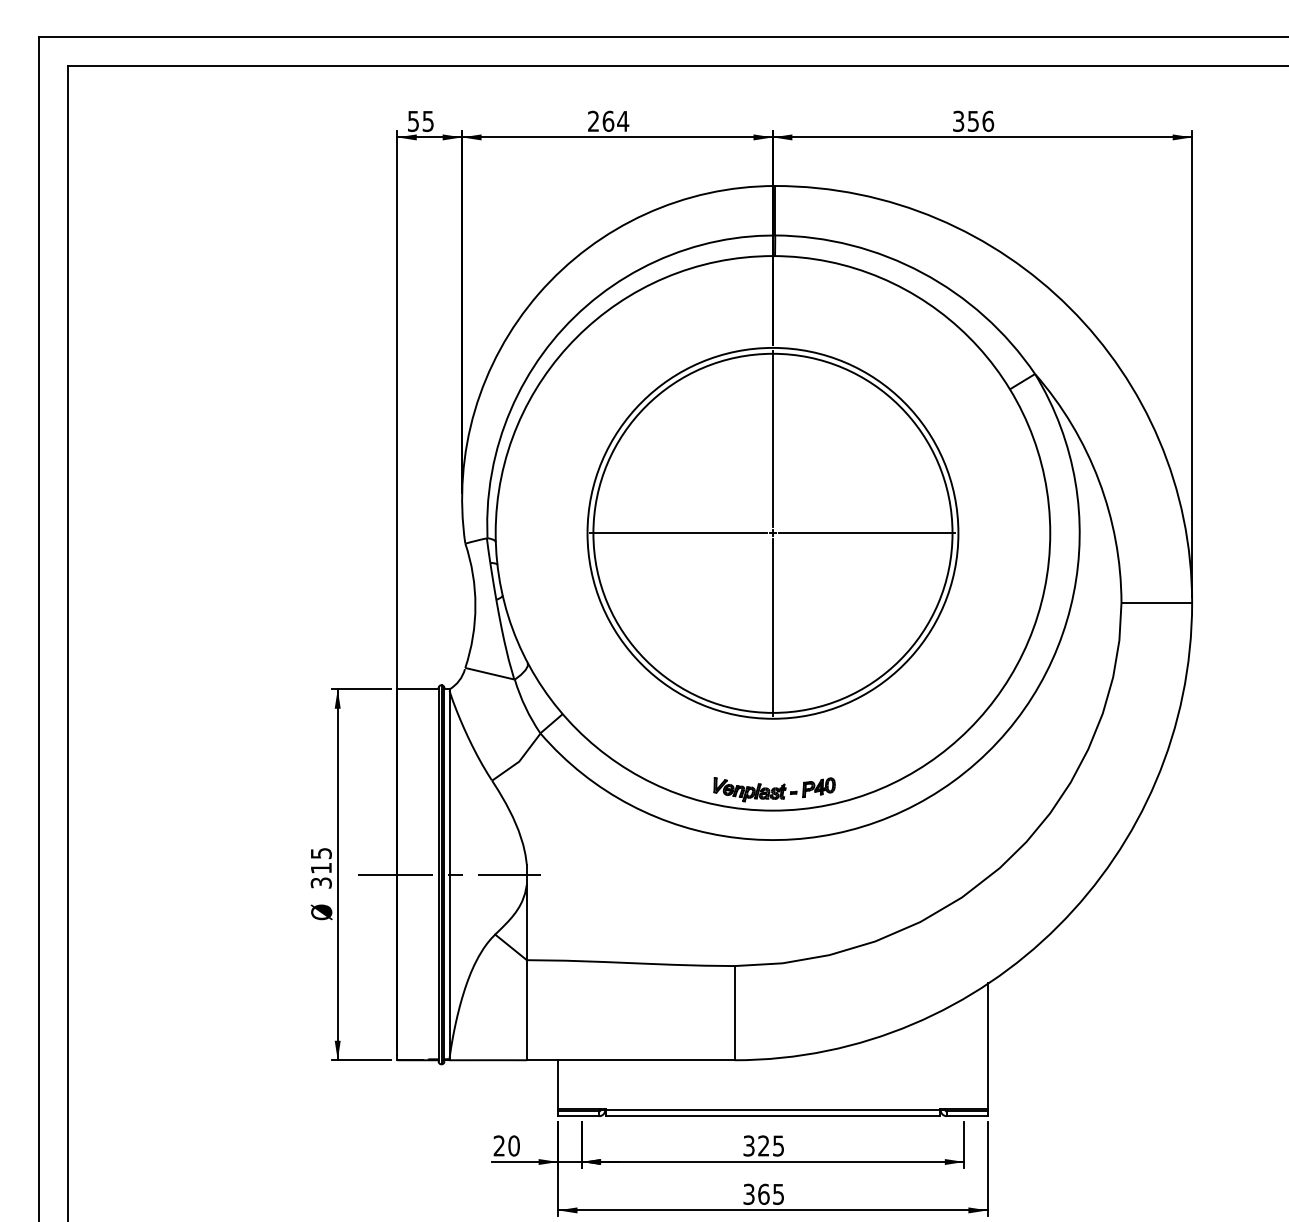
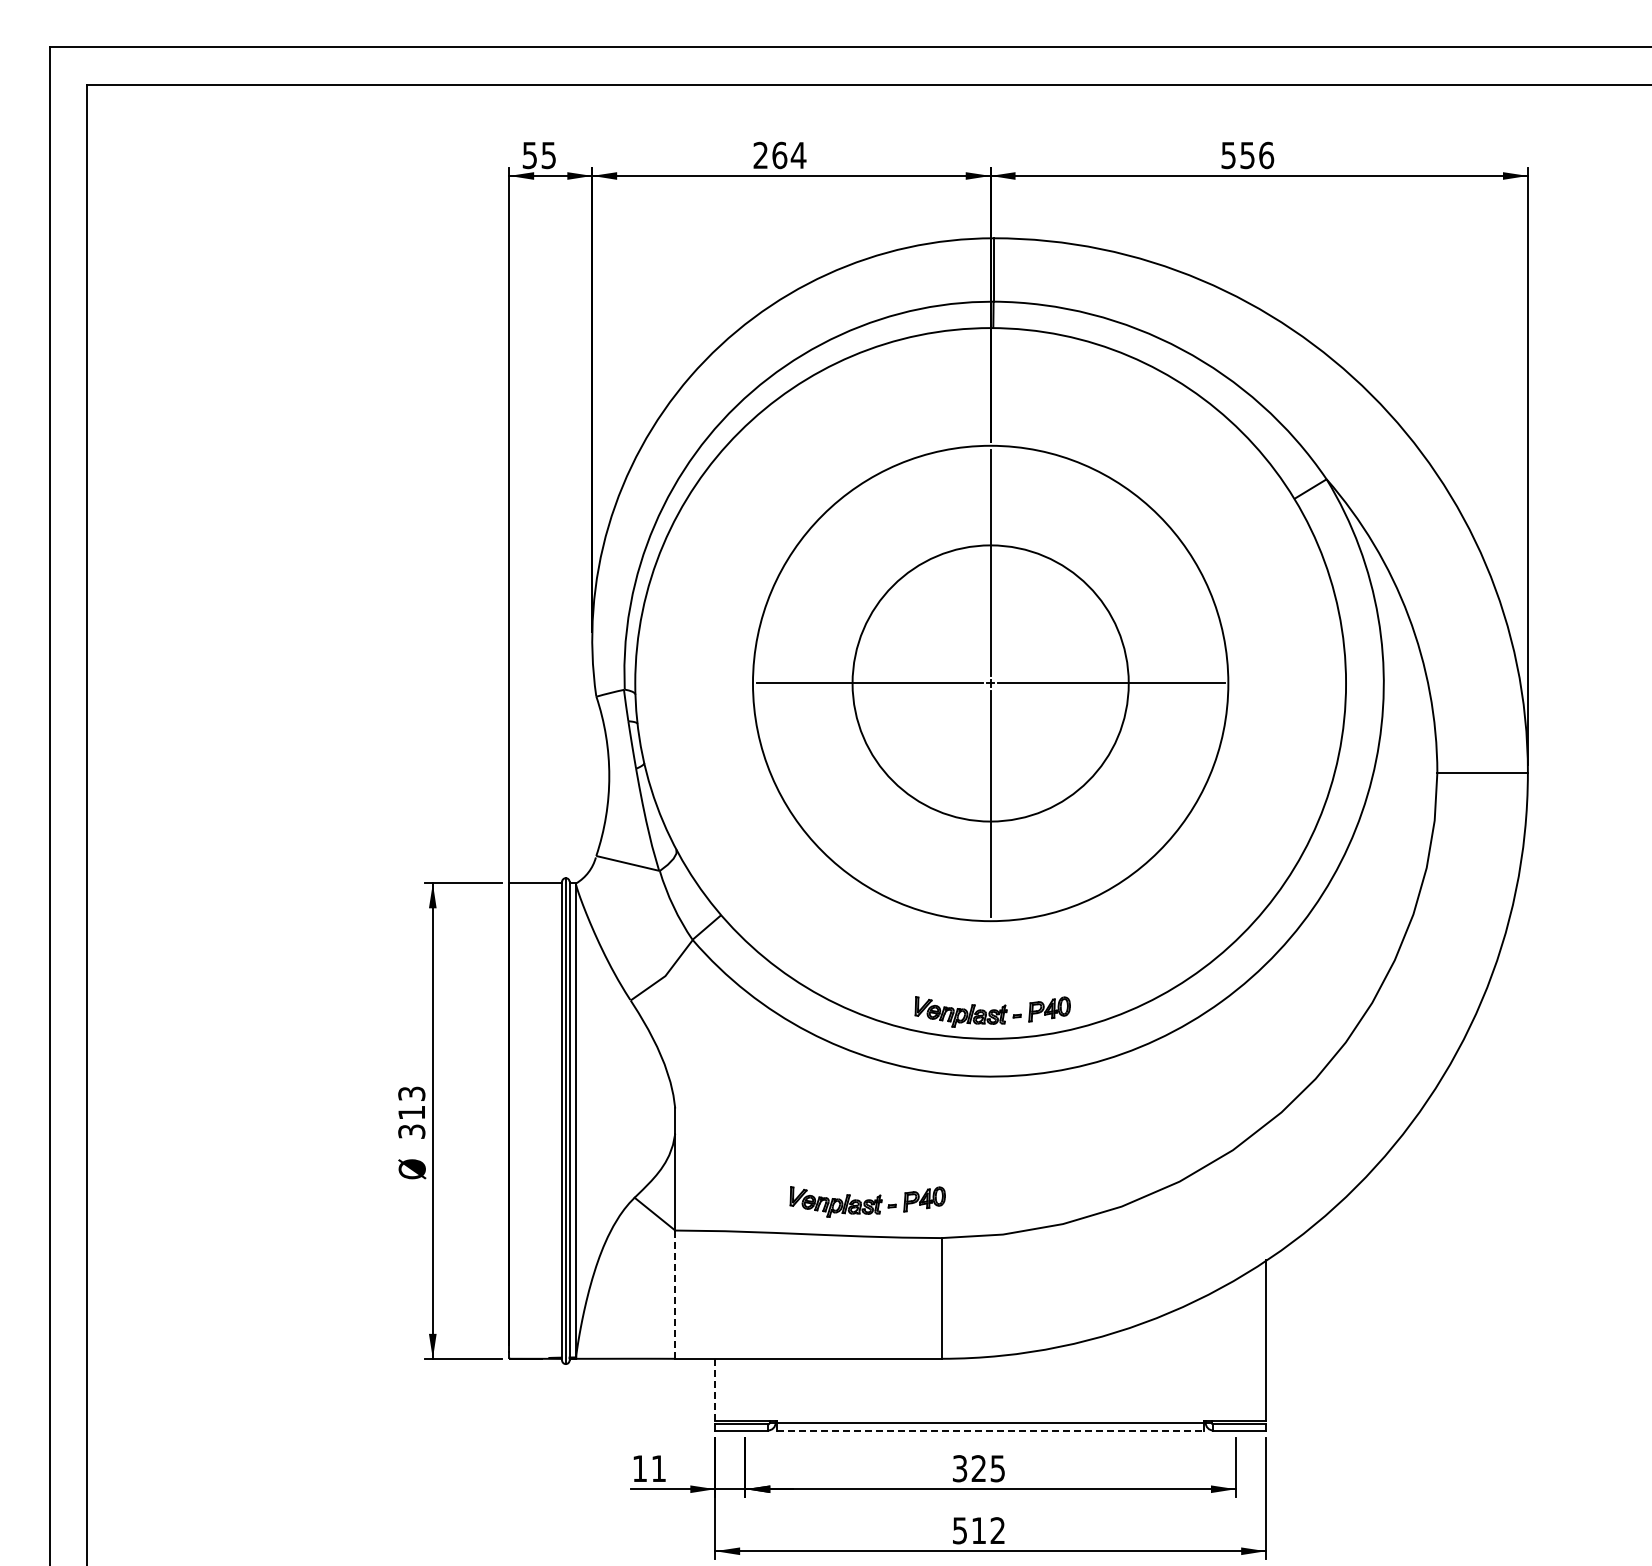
text: (958, 120) -> (1228, 154), 356 -> 556
circle: (772, 533) -> (990, 683), size x0.6
text: (321, 853) -> (411, 1093), 315 -> 313
line: (449, 875) -> (575, 1121), removed
part: (676, 937) -> (867, 1201), added
line: (527, 1010) -> (675, 1294), solid -> dashed
line: (558, 1084) -> (715, 1389), solid -> dashed
line: (772, 1116) -> (990, 1430), solid -> dashed
text: (506, 1145) -> (649, 1468), 20 -> 11
text: (763, 1194) -> (978, 1530), 365 -> 512

